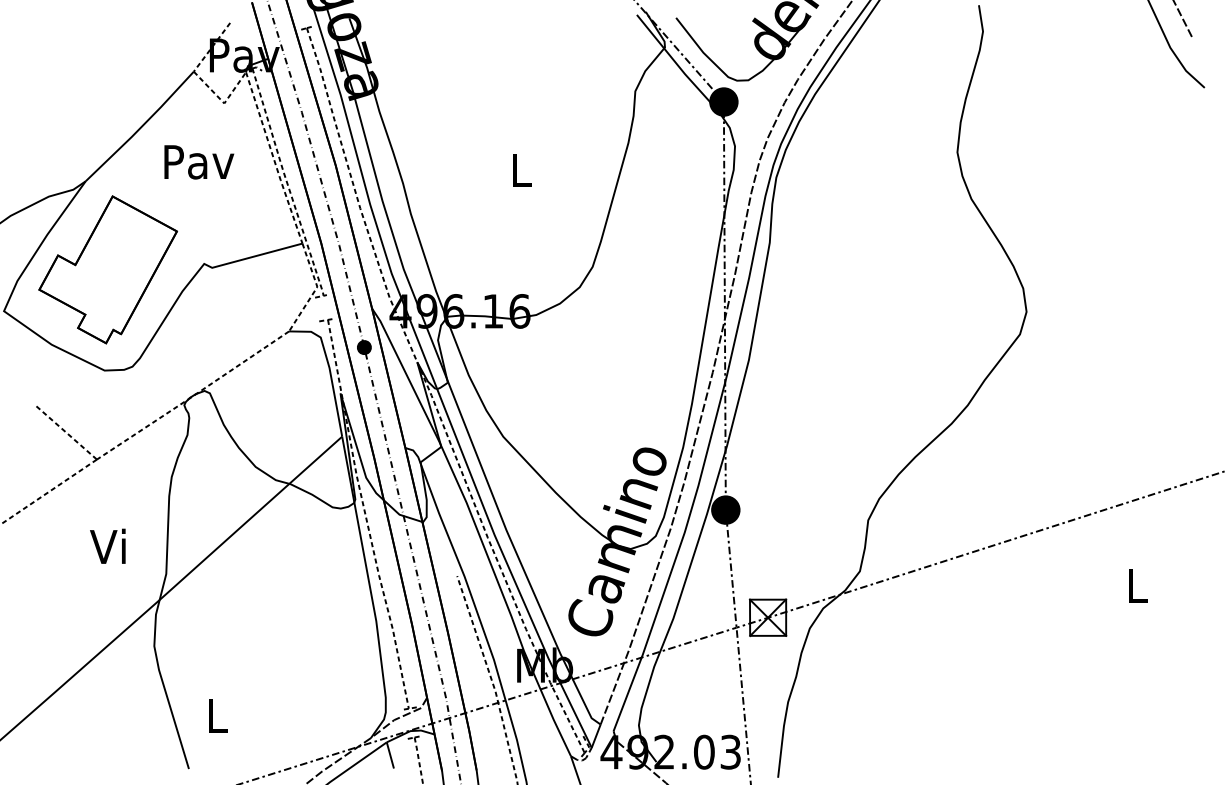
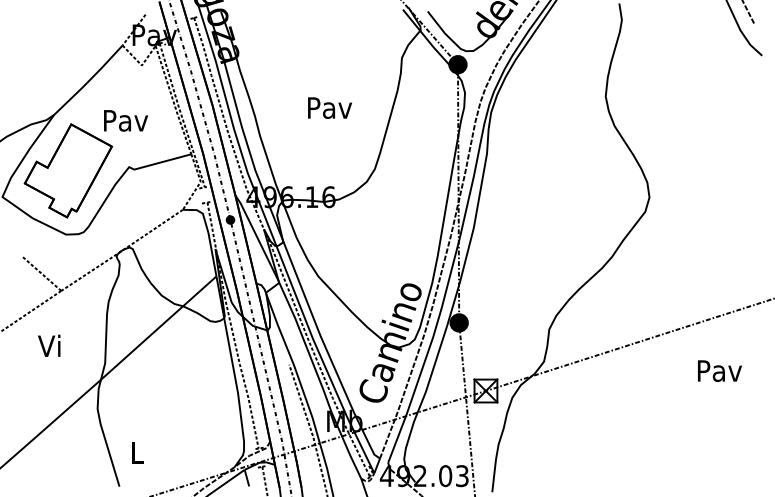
text: (199, 161) -> (126, 120), moved
text: (520, 169) -> (329, 107), L -> Pav
text: (108, 545) -> (49, 345), moved
text: (1137, 585) -> (719, 370), L -> Pav

